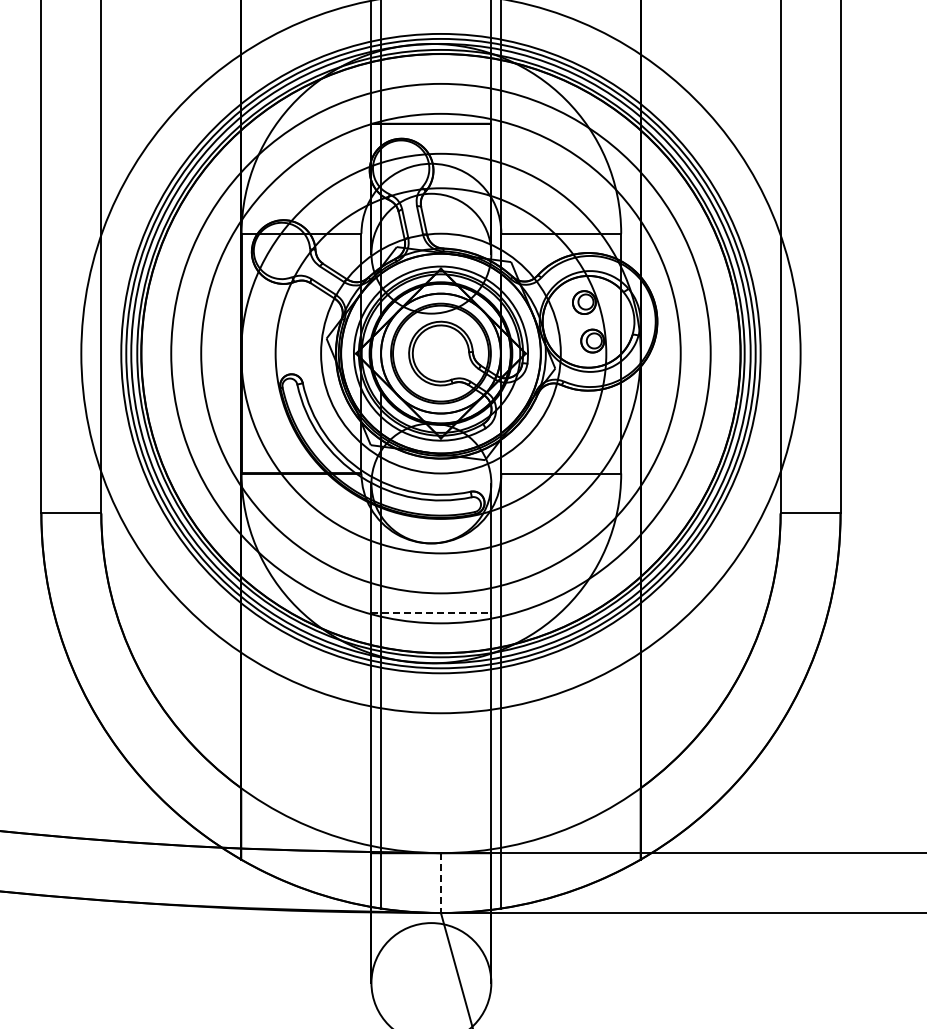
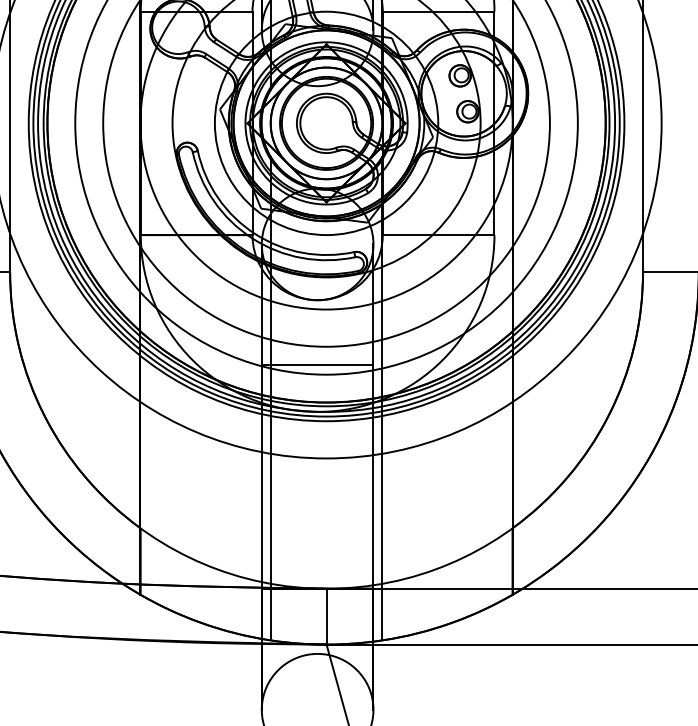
line: (431, 613) -> (317, 365), dashed -> solid
line: (440, 883) -> (326, 617), dashed -> solid

